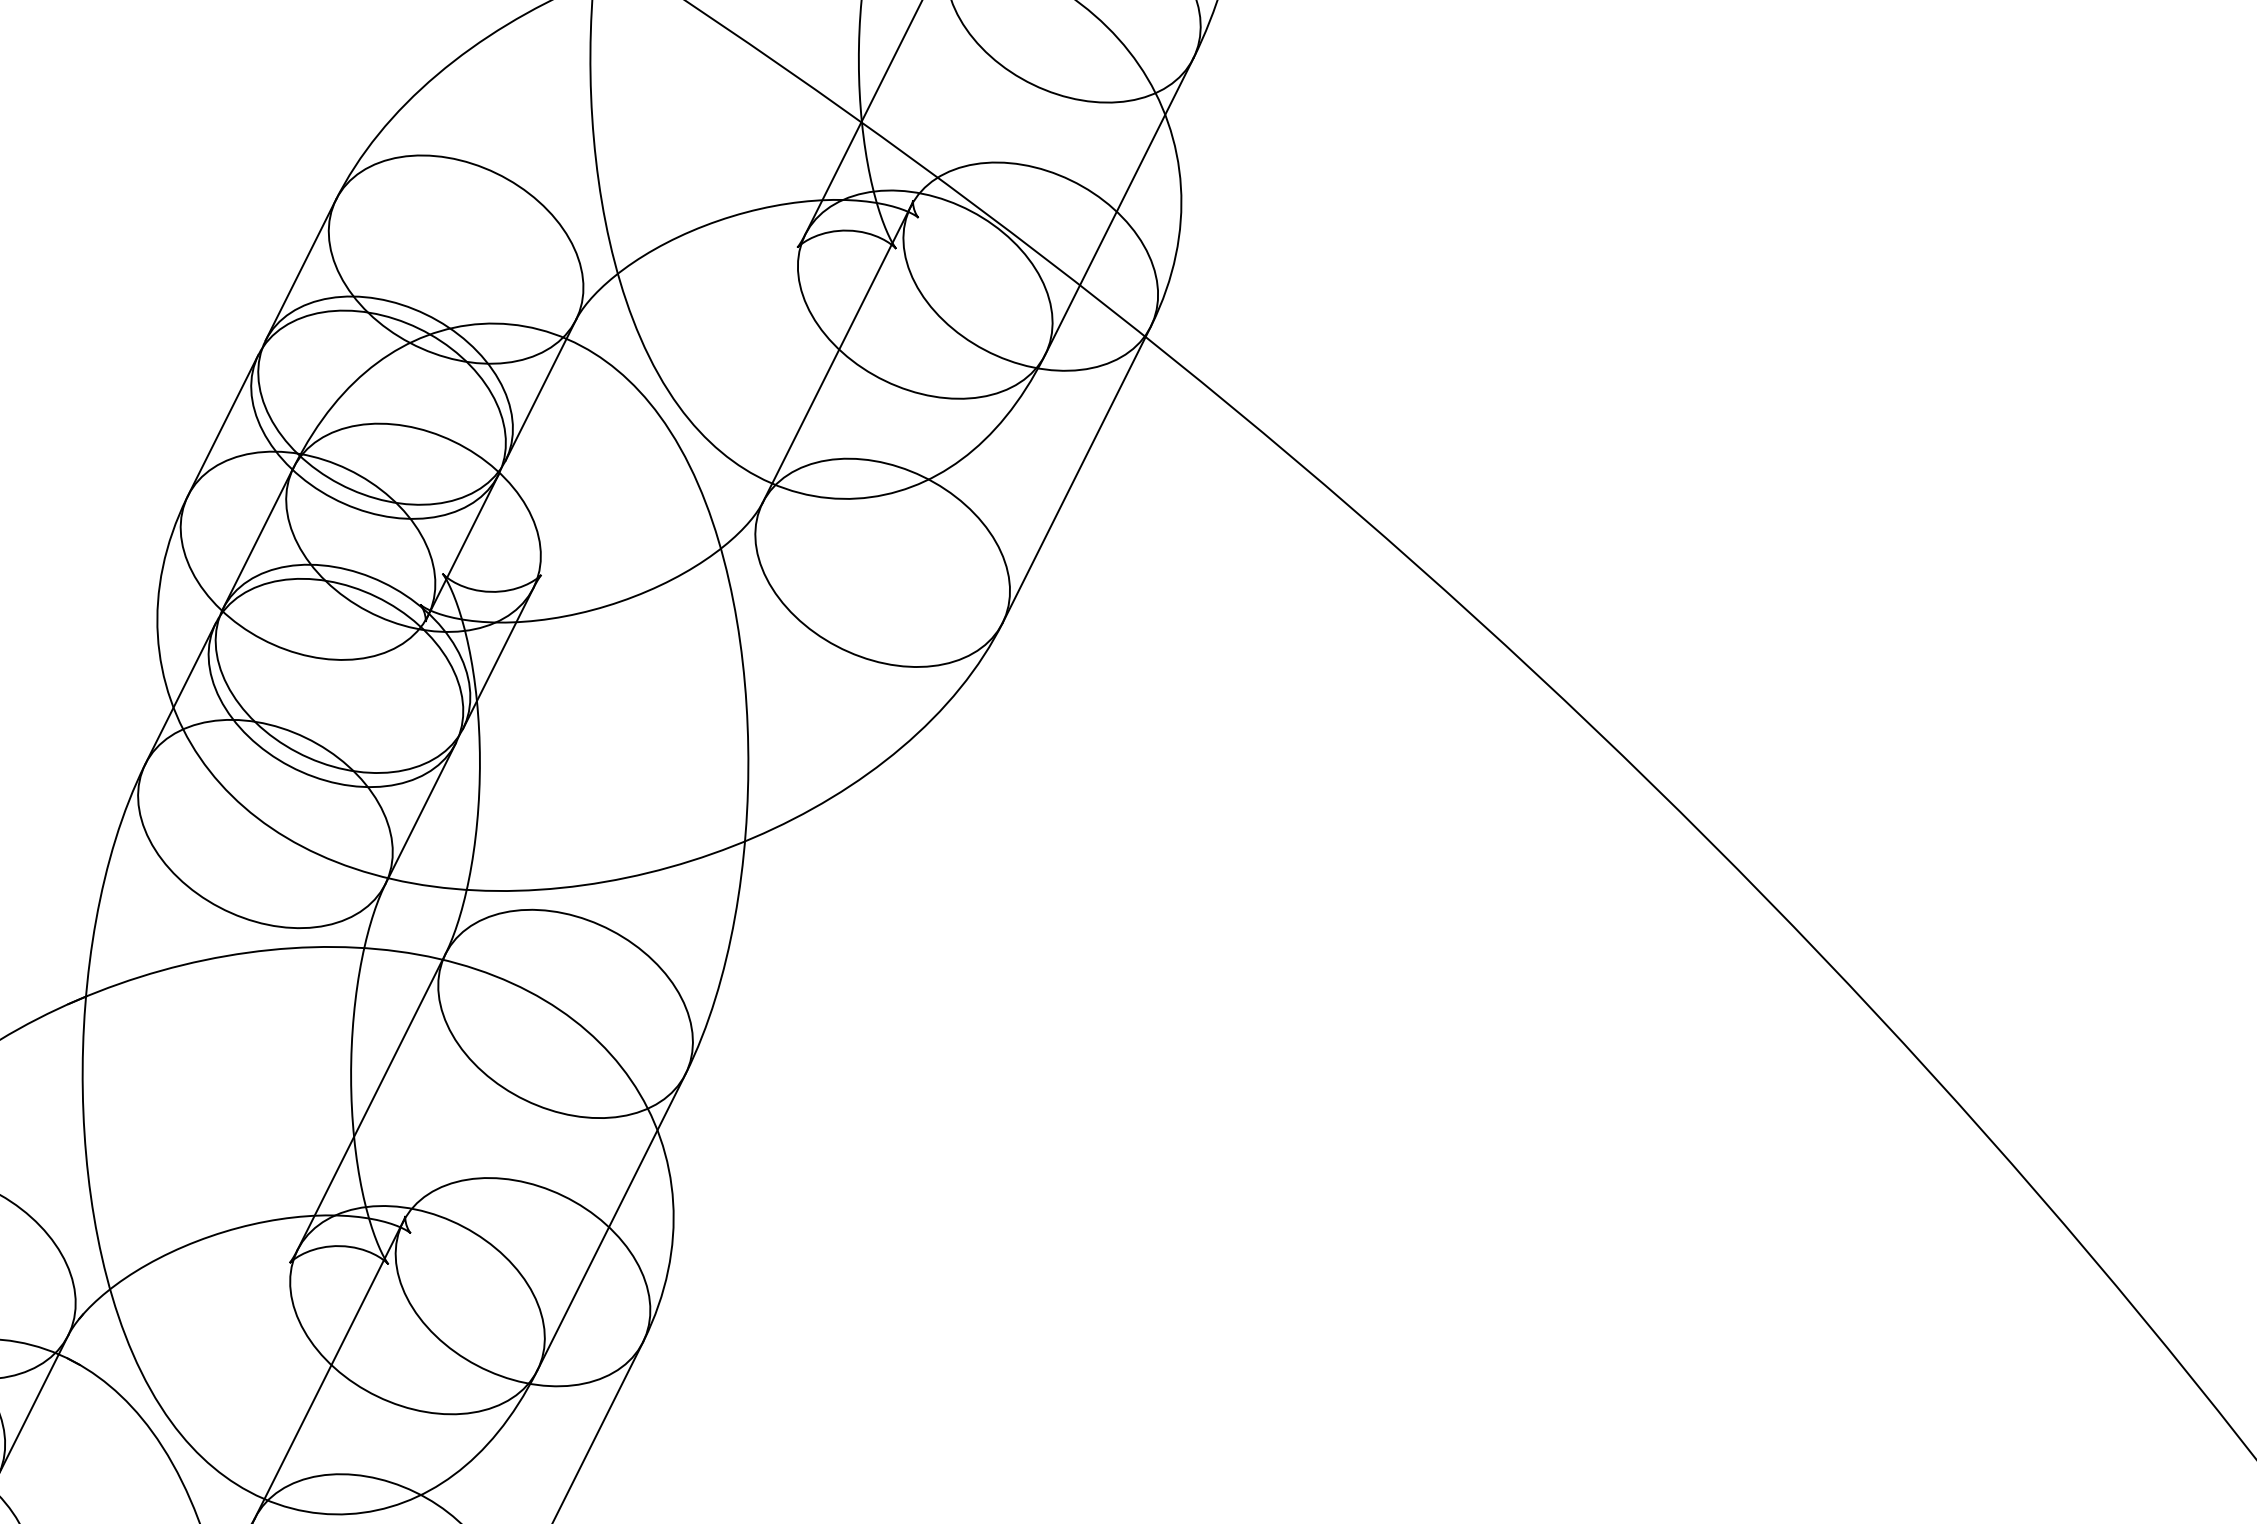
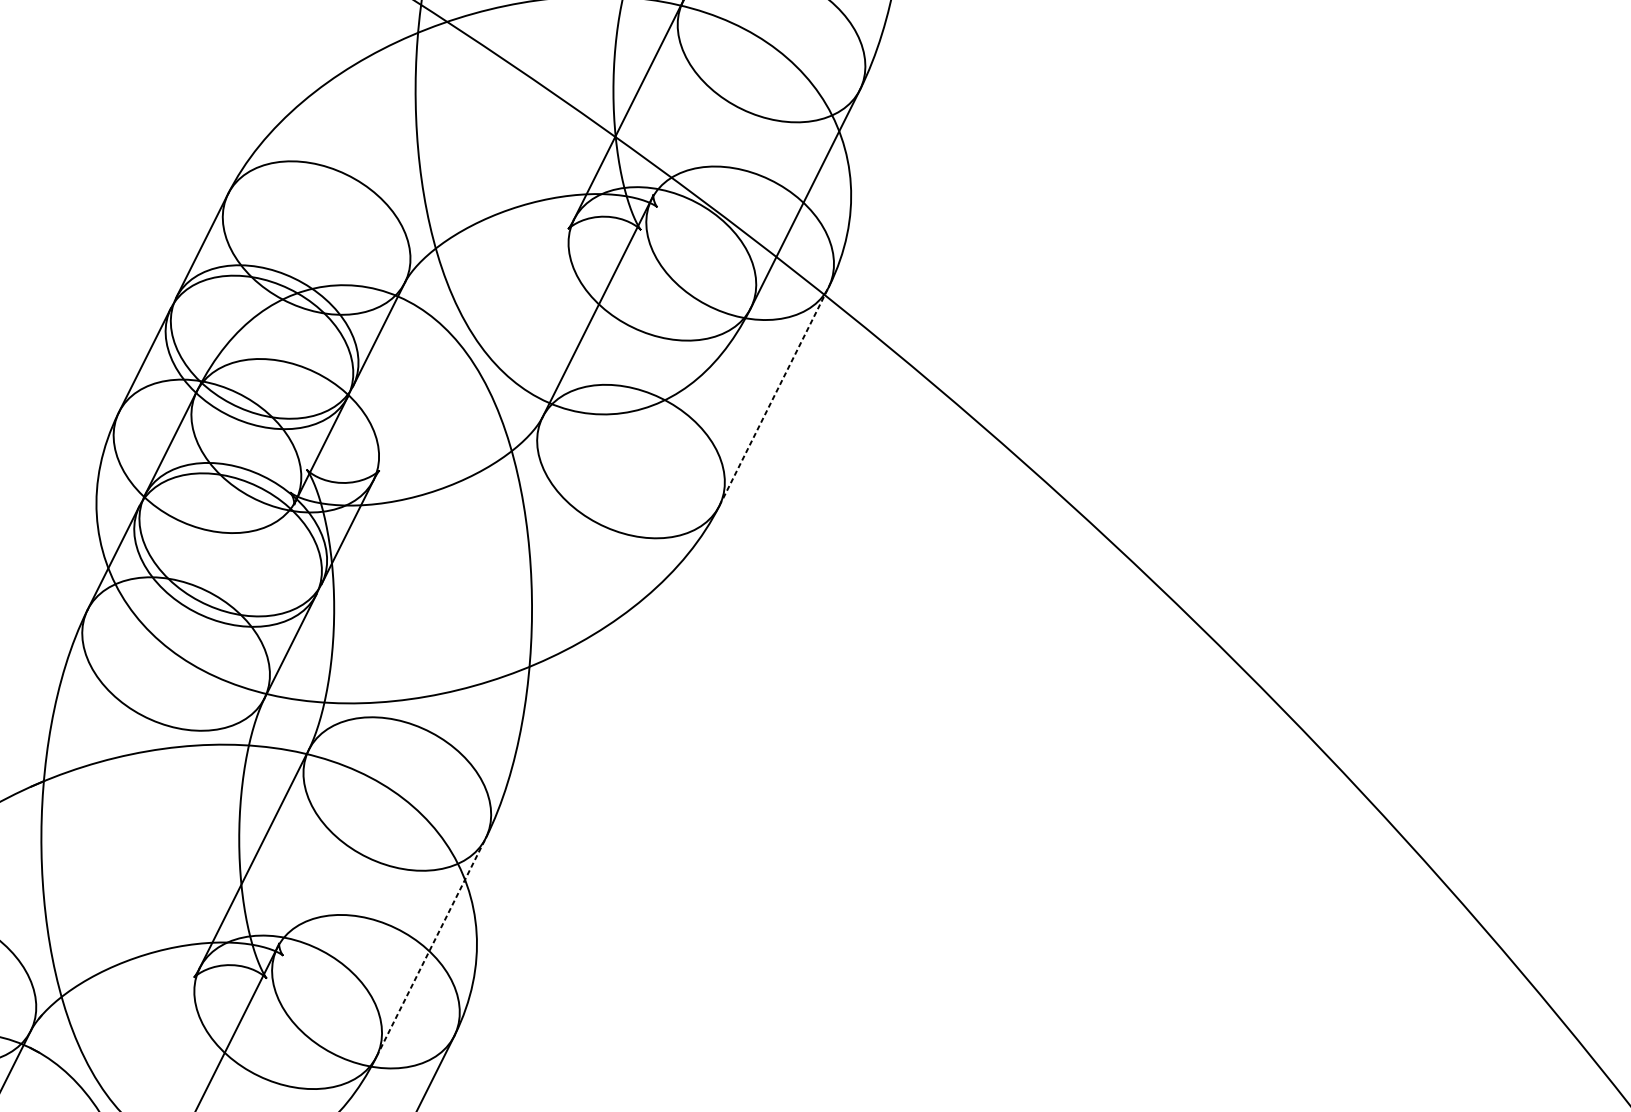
line: (1076, 474) -> (773, 396), solid -> dashed
line: (611, 1222) -> (431, 947), solid -> dashed

